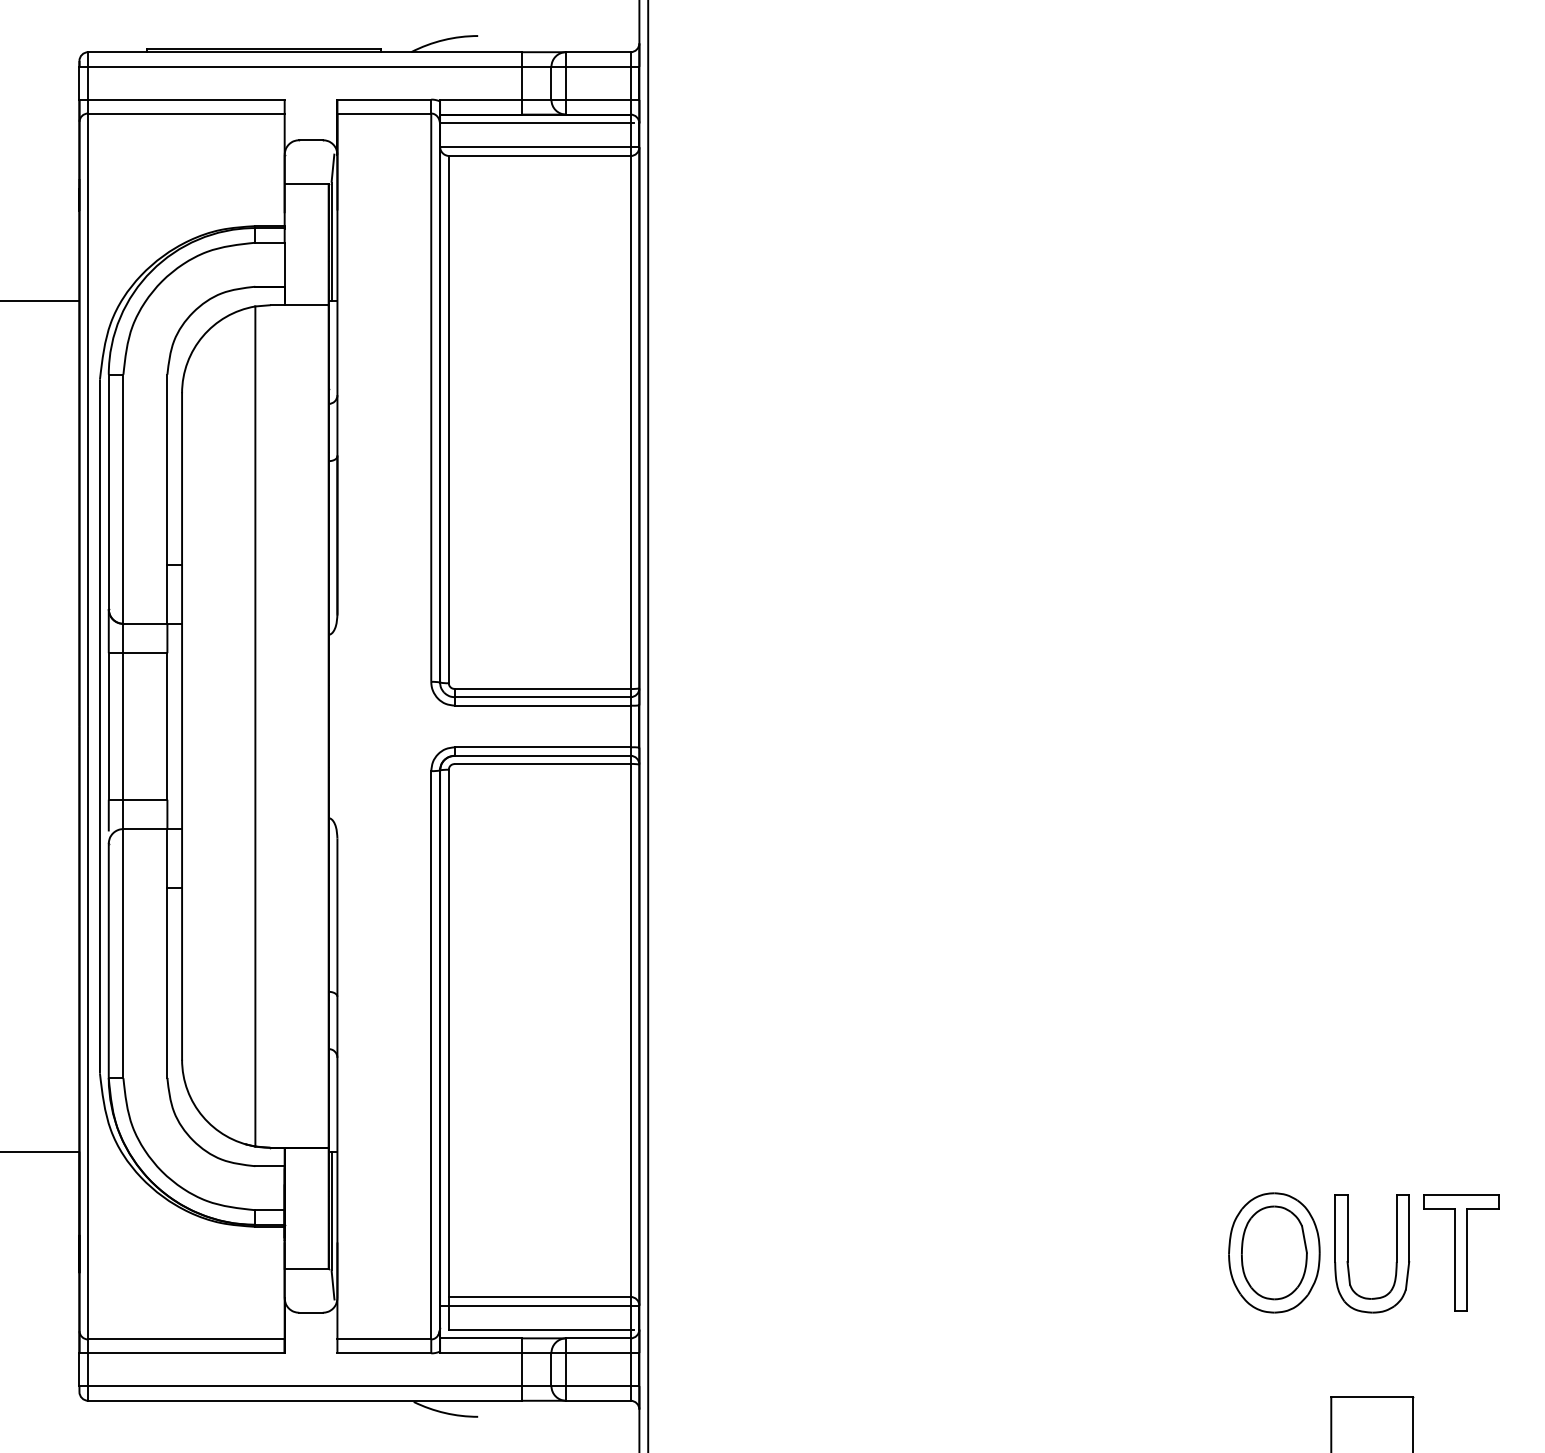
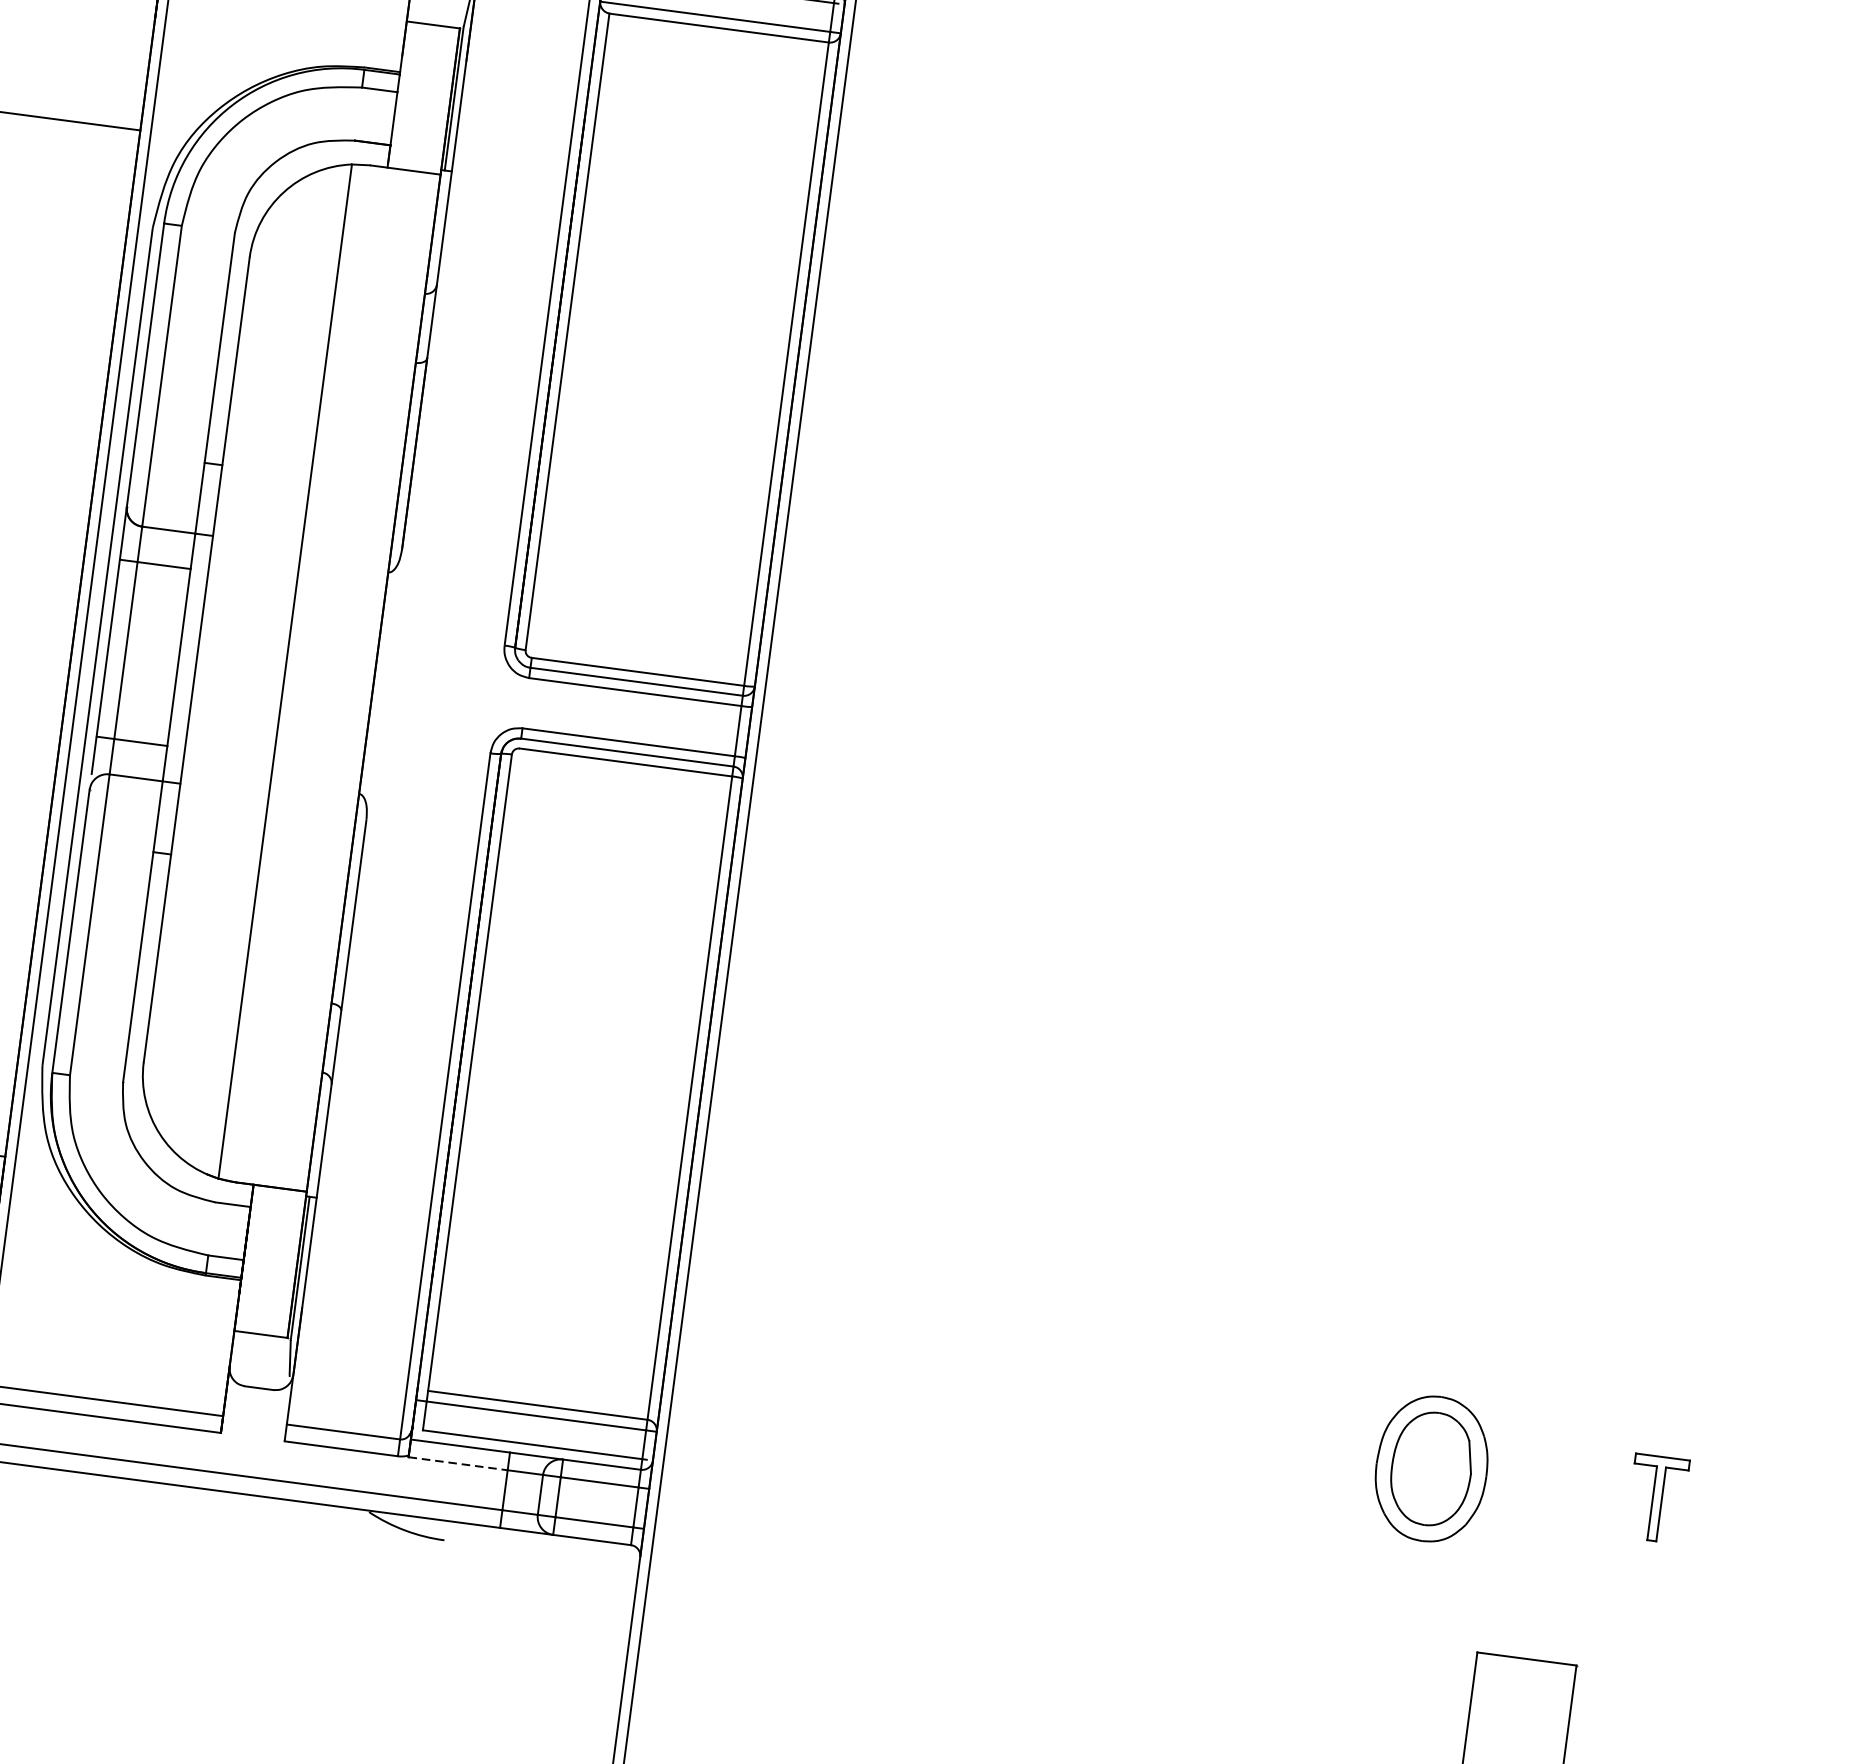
part: (1461, 1252) -> (1657, 1498), size x0.6
part: (1348, 1253) -> (1521, 1481), removed
line: (481, 1353) -> (458, 1464), solid -> dashed

